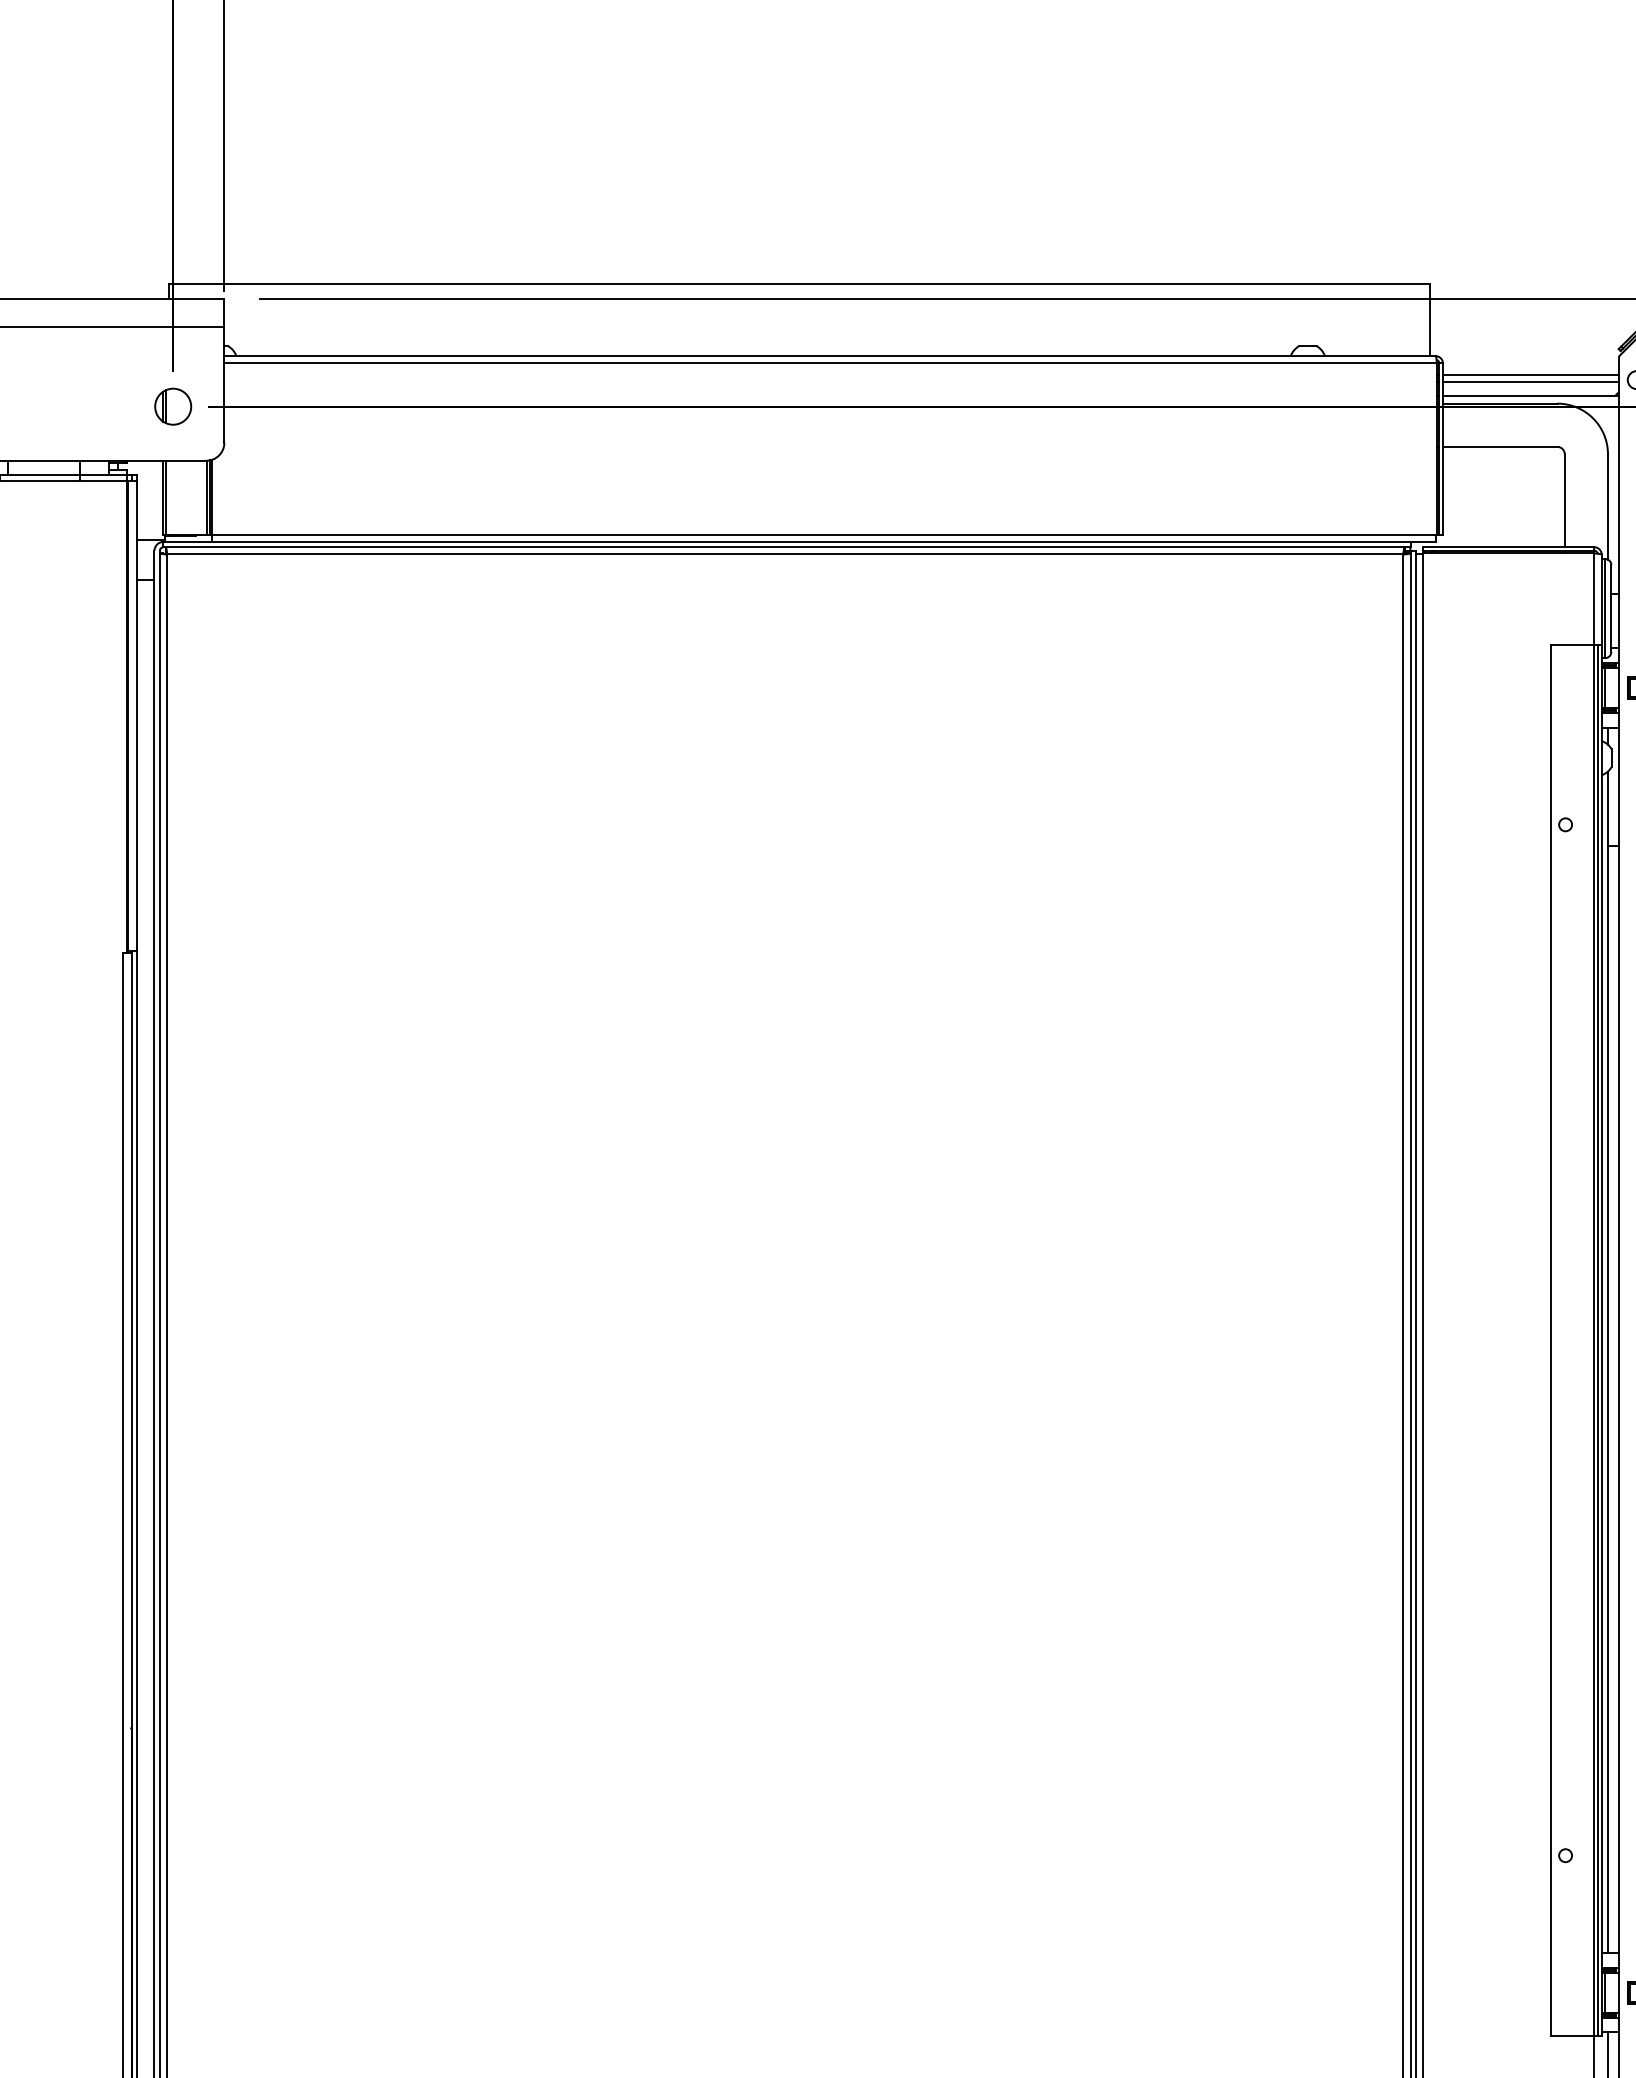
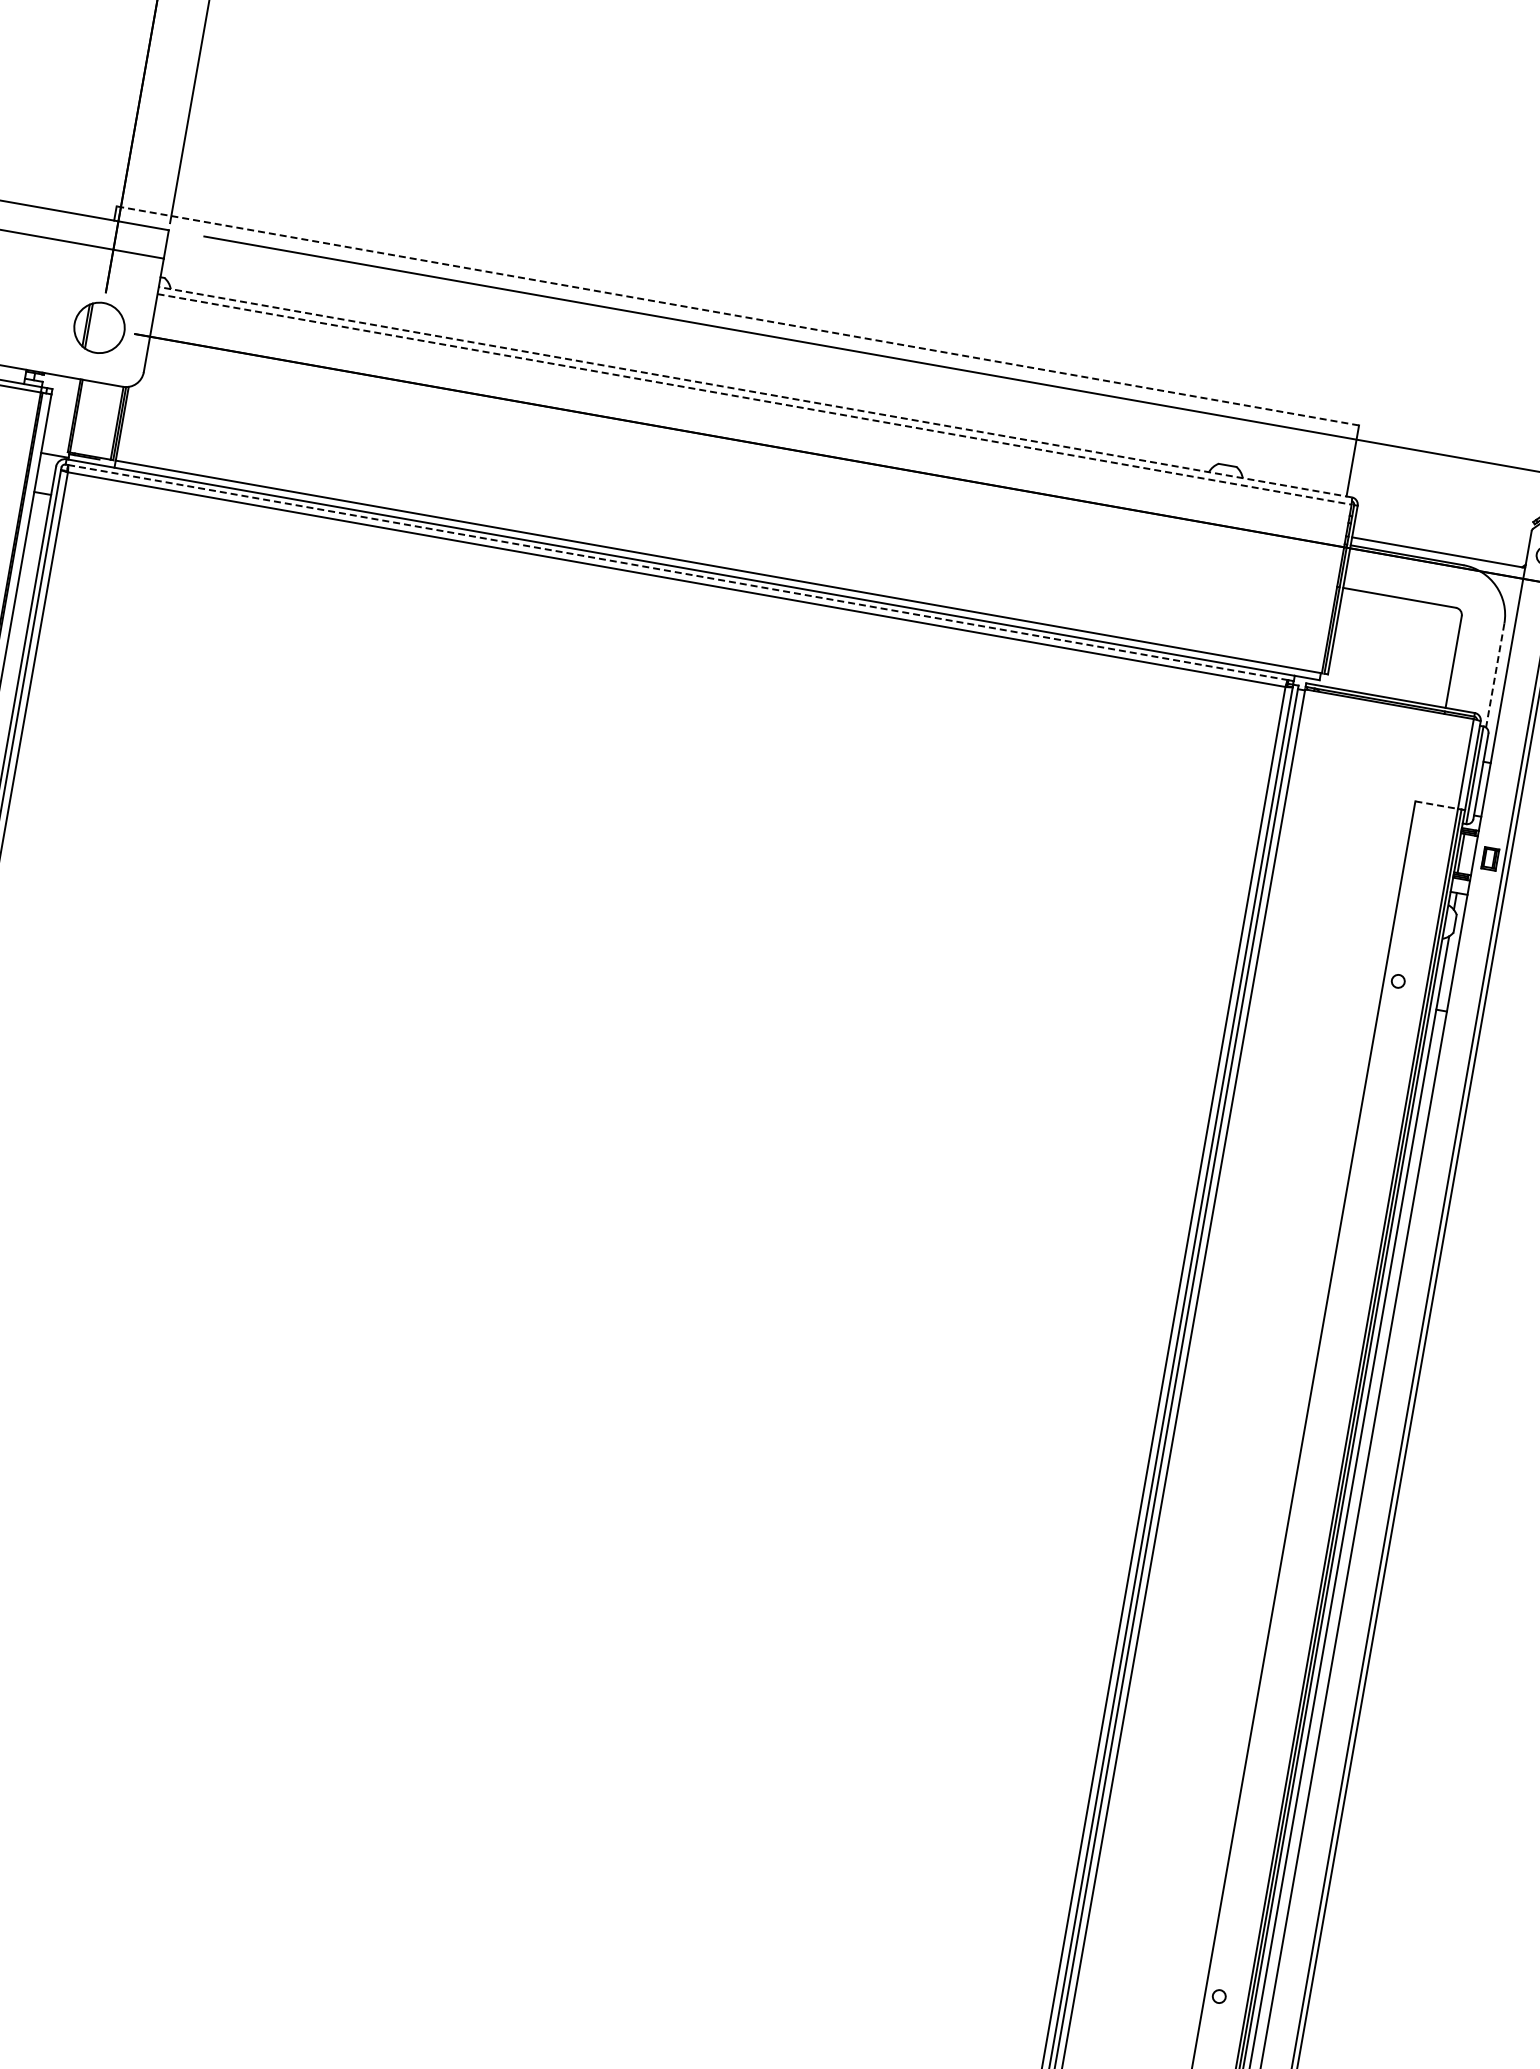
line: (799, 284) -> (737, 316), solid -> dashed
line: (830, 356) -> (755, 392), solid -> dashed
line: (831, 363) -> (755, 399), solid -> dashed
line: (1530, 374) -> (1441, 531), removed
line: (1530, 382) -> (1440, 539), removed
part: (173, 406) -> (99, 327), size x1.4
line: (1607, 506) -> (1494, 675), solid -> dashed
line: (785, 547) -> (678, 572), solid -> dashed
line: (1572, 644) -> (1436, 804), solid -> dashed

